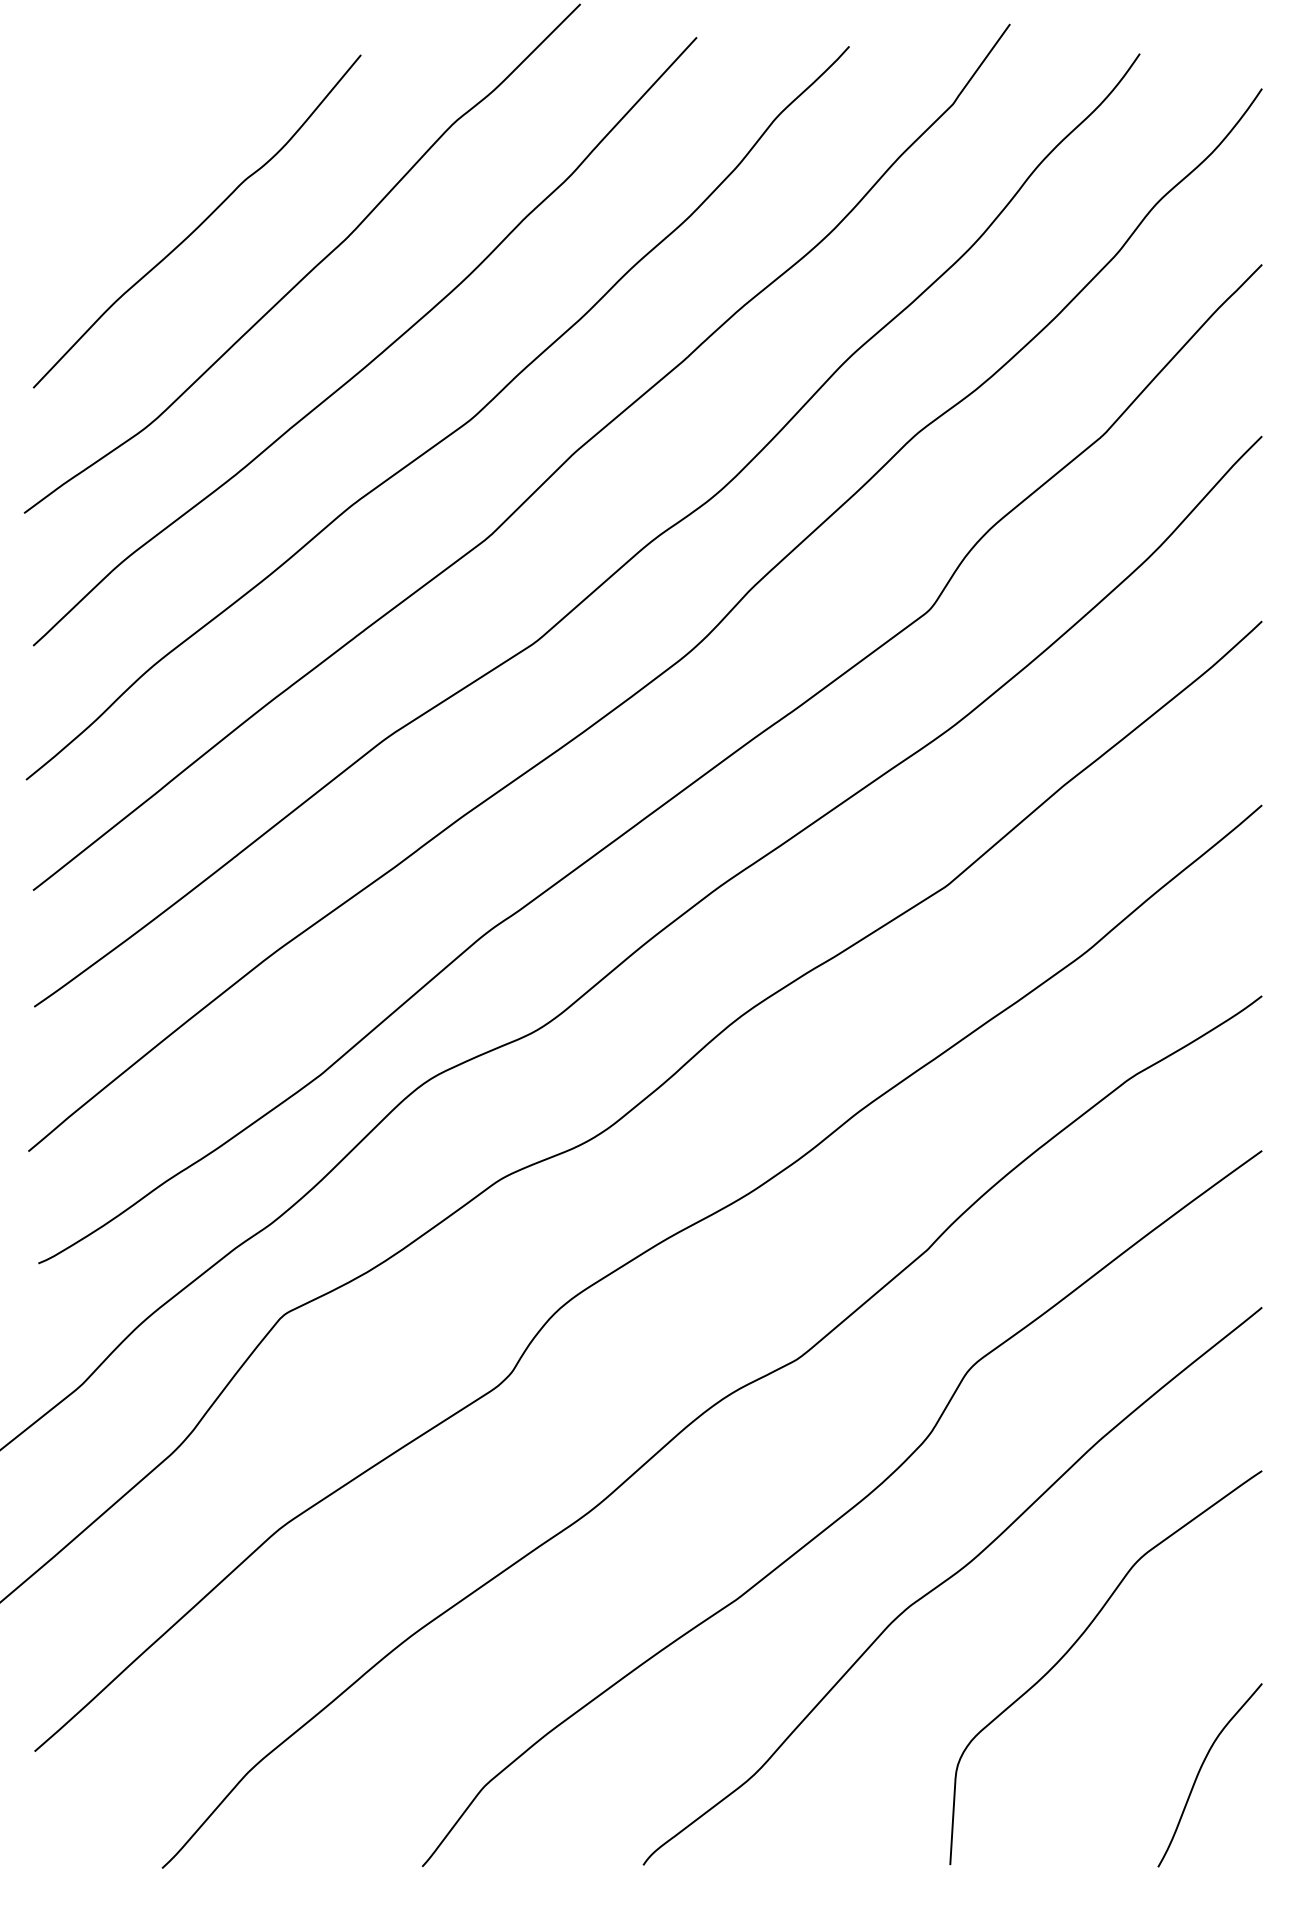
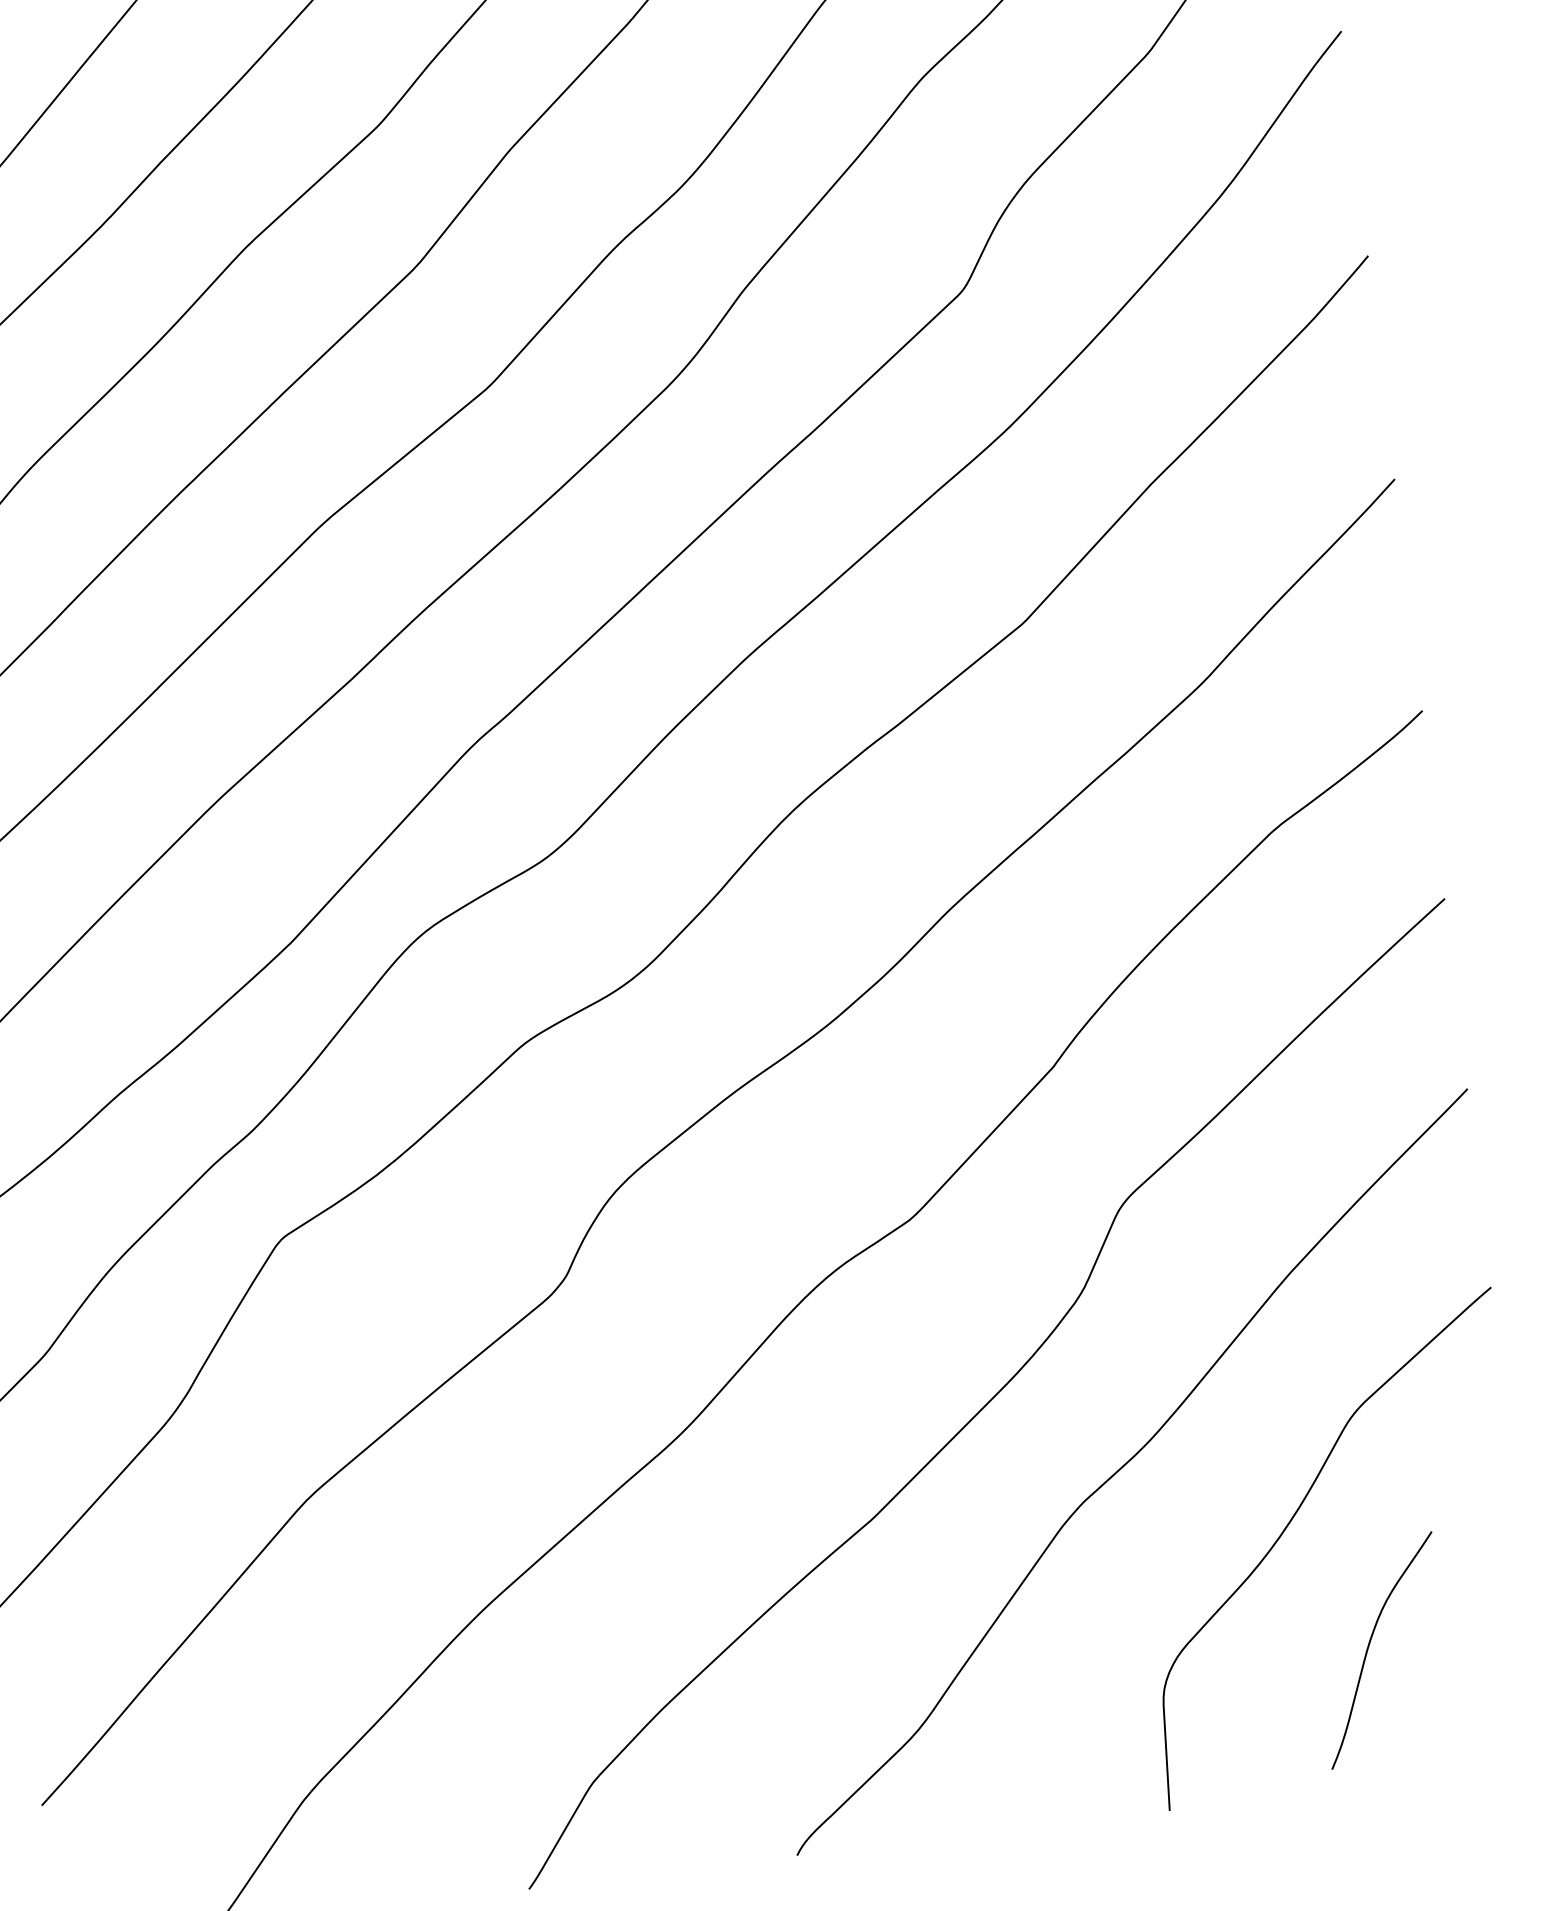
curve: (1200, 1771) -> (1369, 1647), moved

